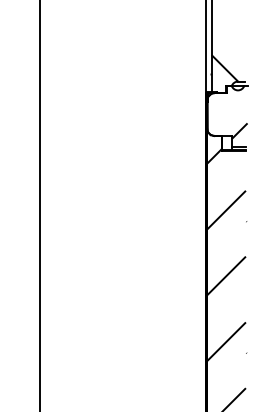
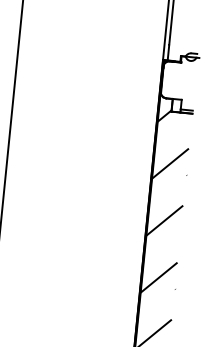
hatch: (224, 68) -> (180, 40), removed
hatch: (227, 116) -> (179, 82), removed

